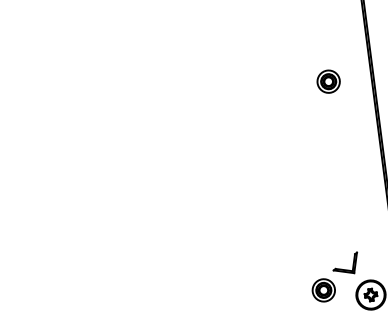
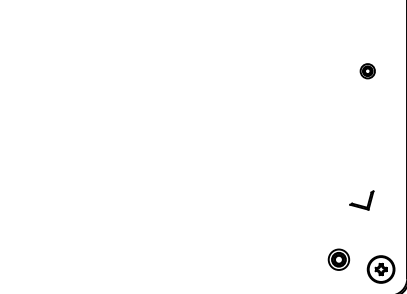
part: (328, 82) -> (367, 71), size x0.7
part: (345, 264) -> (361, 200), moved

